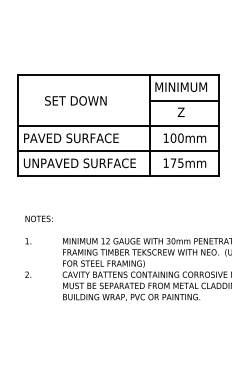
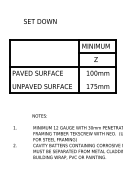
text: (76, 100) -> (40, 21), moved
line: (117, 150) -> (62, 79), removed
text: (38, 217) -> (39, 115), moved

